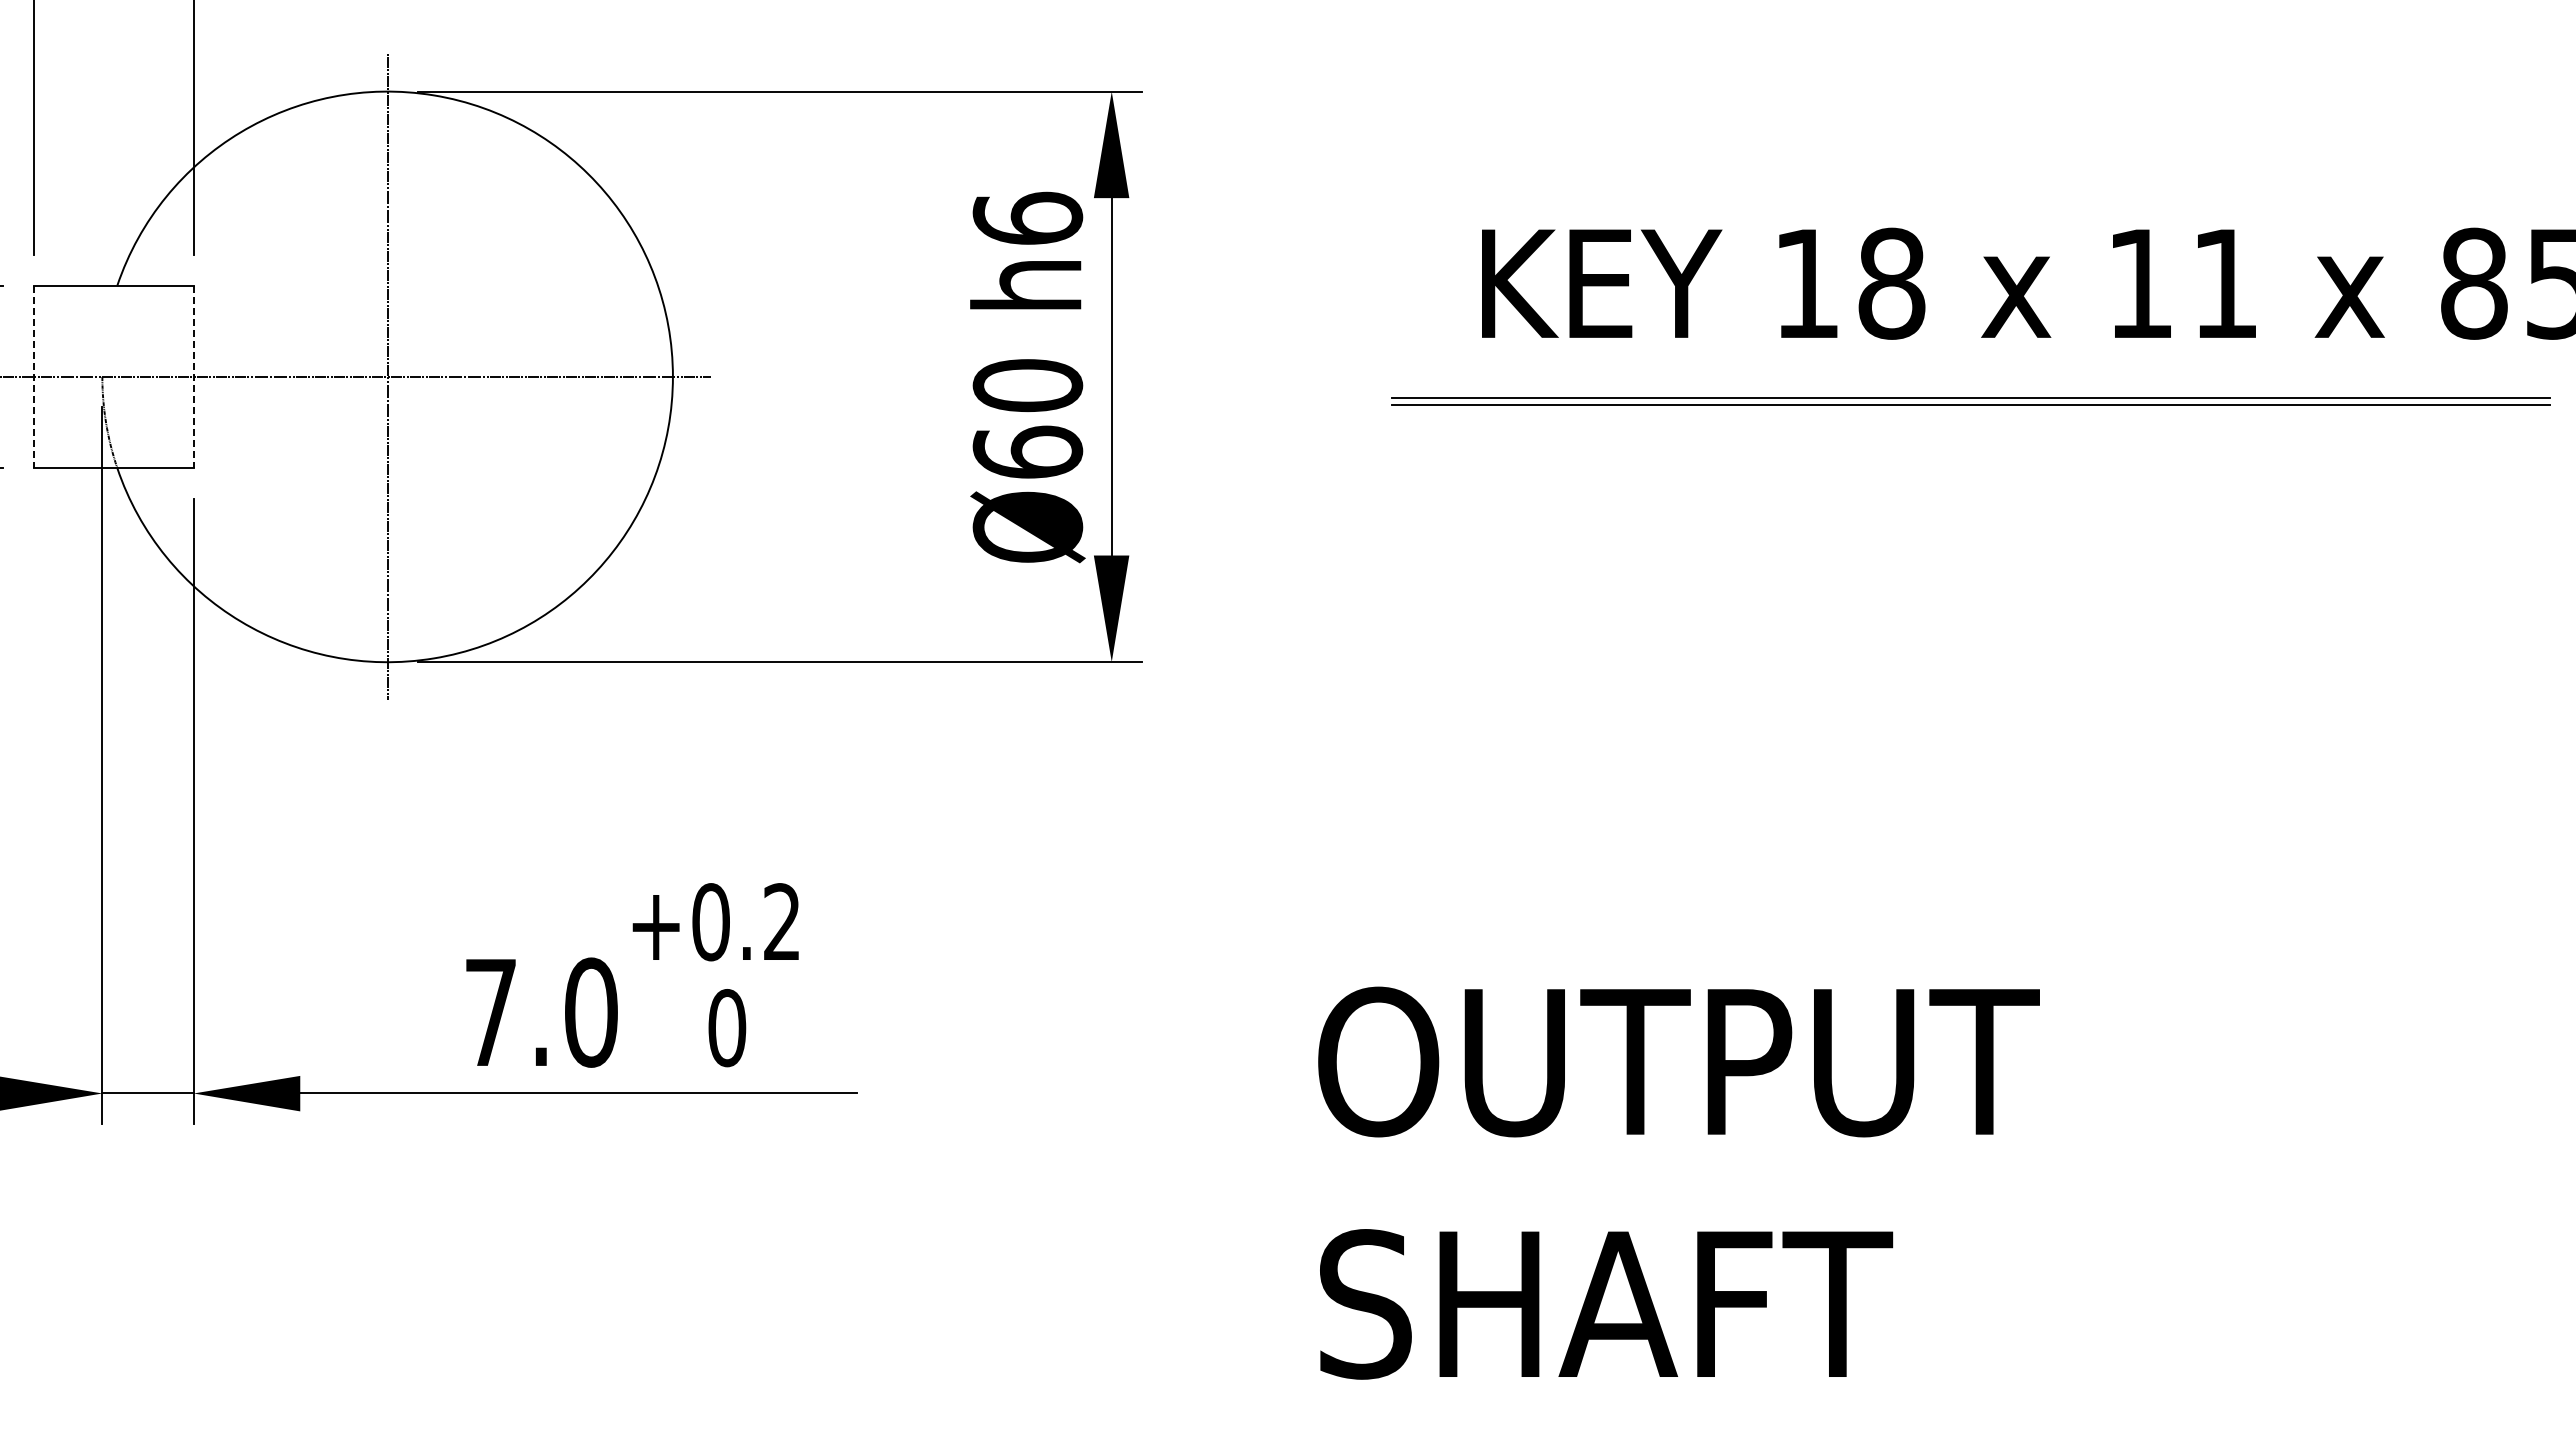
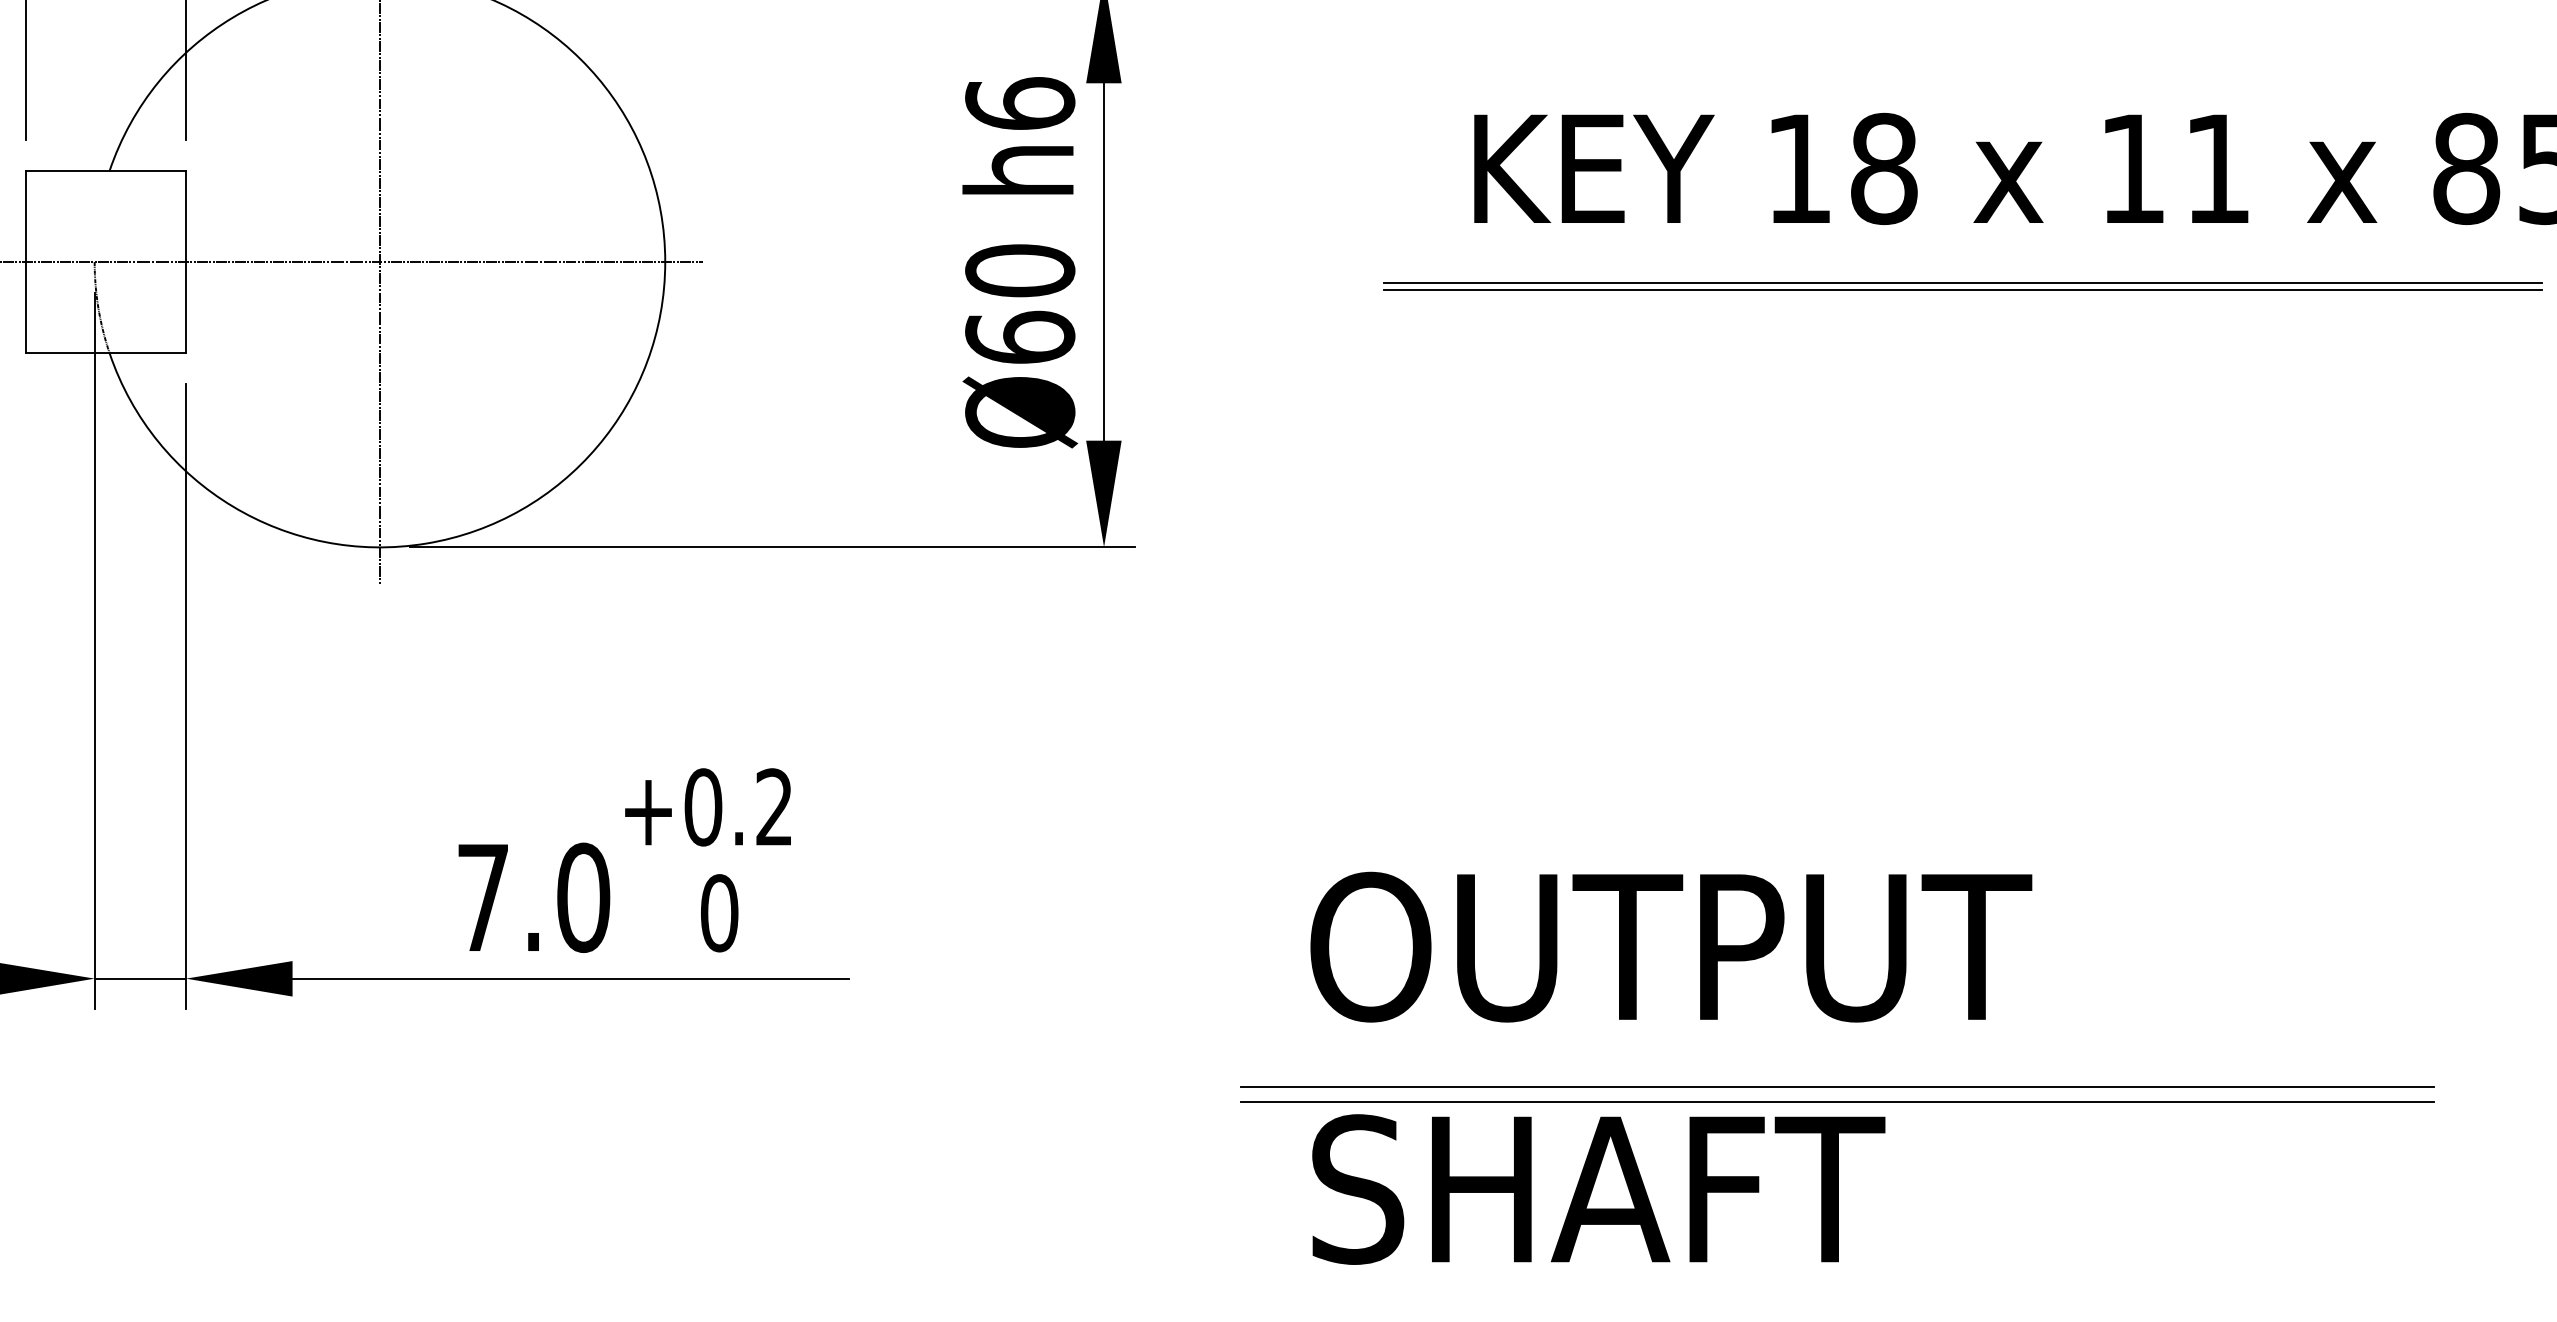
line: (33, 377) -> (25, 262), dashed -> solid
line: (193, 377) -> (185, 262), dashed -> solid
line: (1844, 1202) -> (1836, 1087), added
line: (1845, 1216) -> (1837, 1101), added

